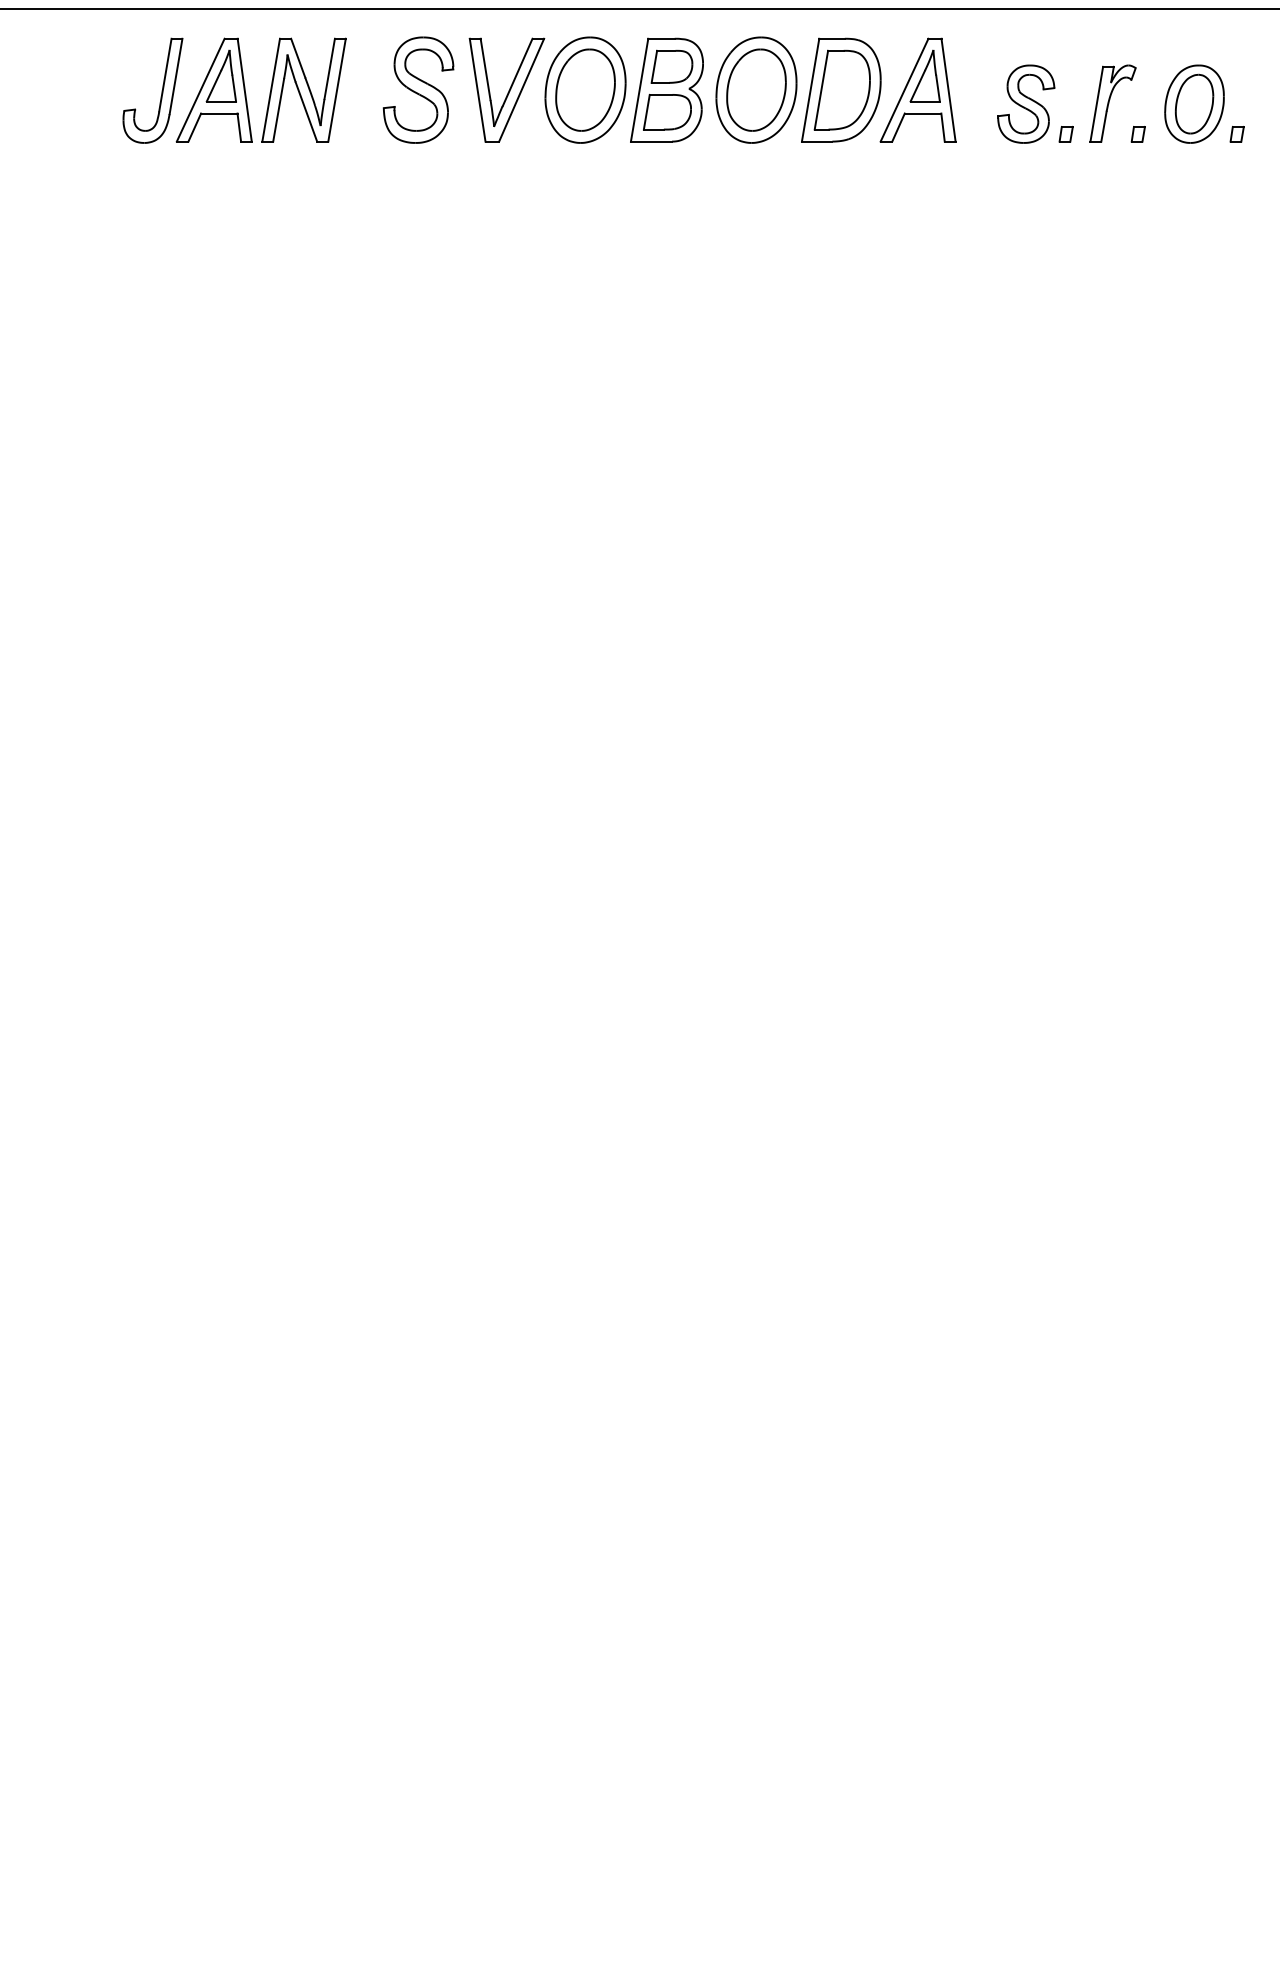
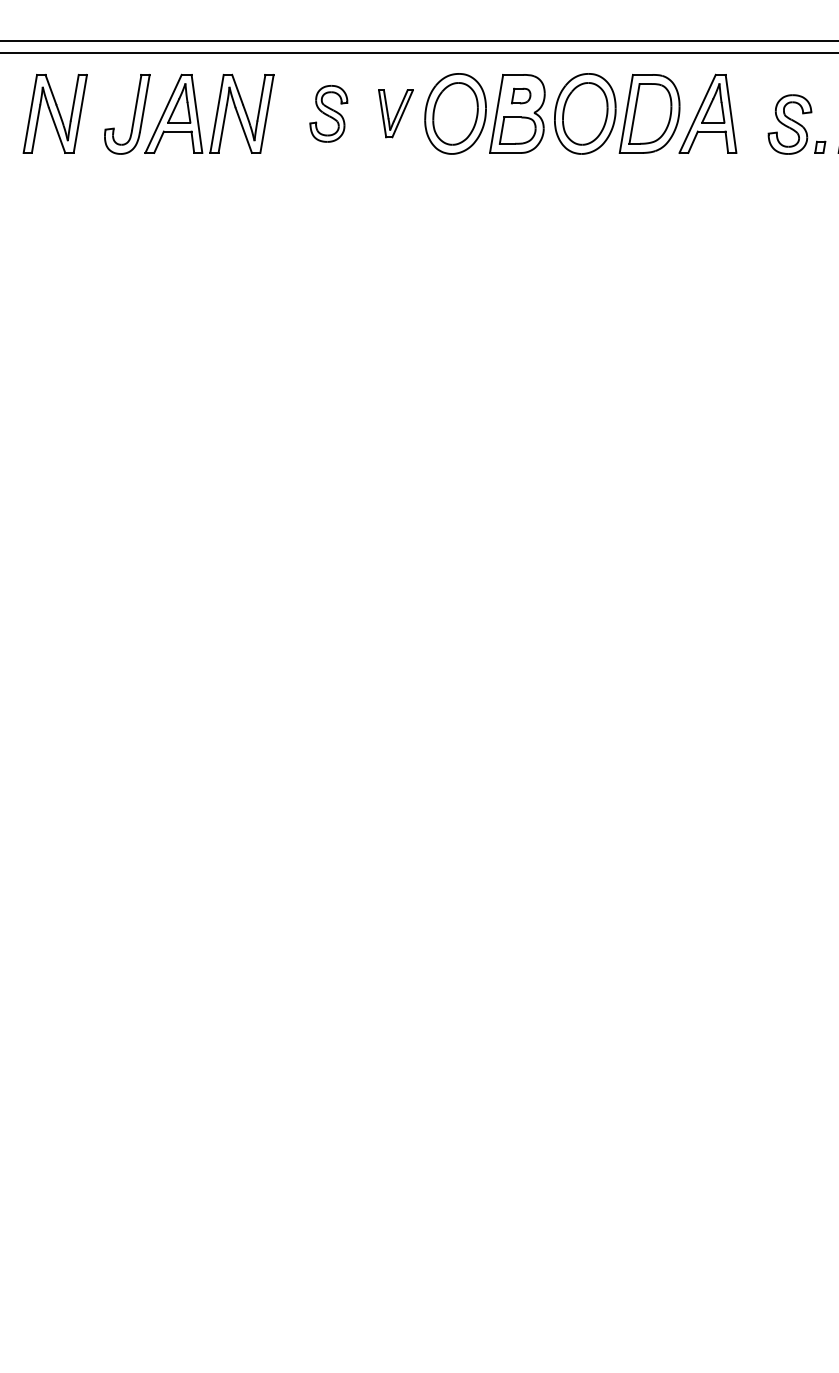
part: (671, 66) -> (520, 95), size x0.6
part: (57, 89) -> (54, 113), added
part: (418, 89) -> (328, 113), size x0.7
part: (506, 89) -> (395, 113), size x0.6

